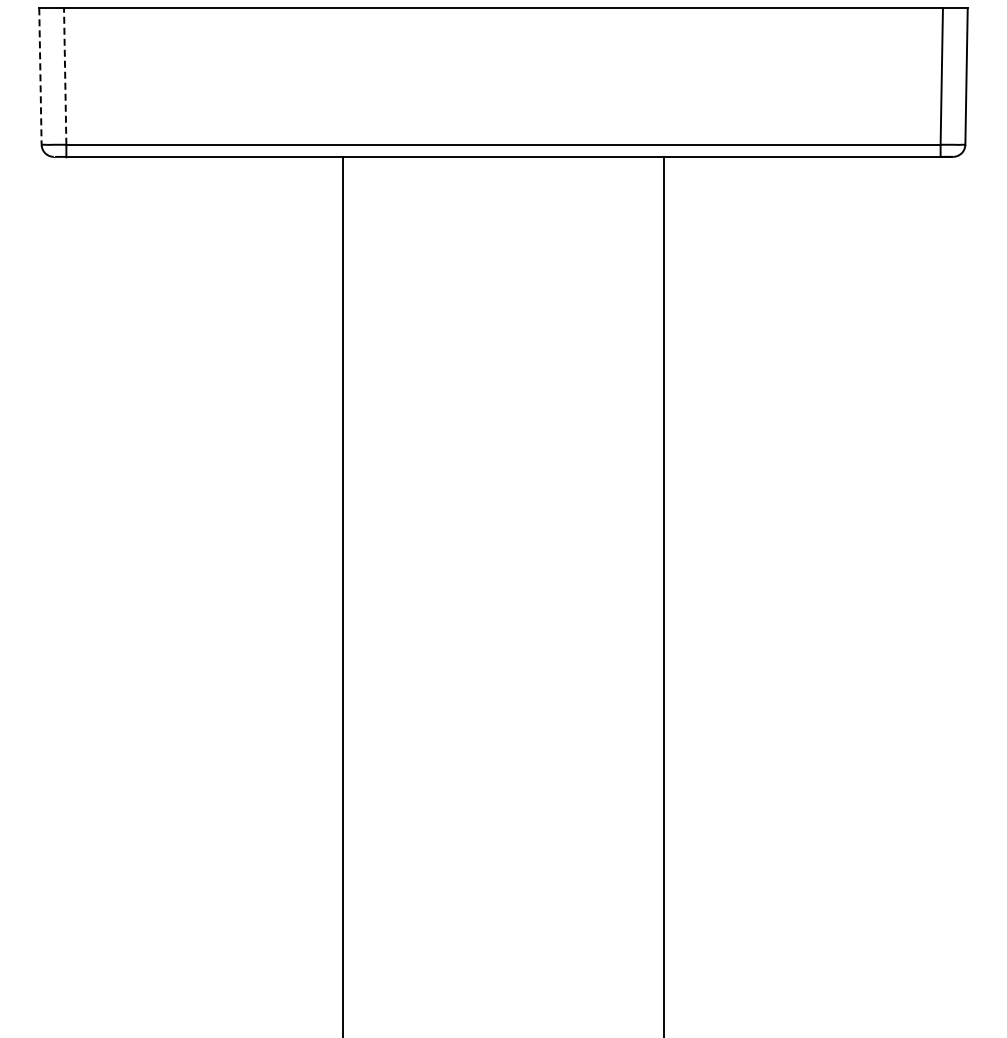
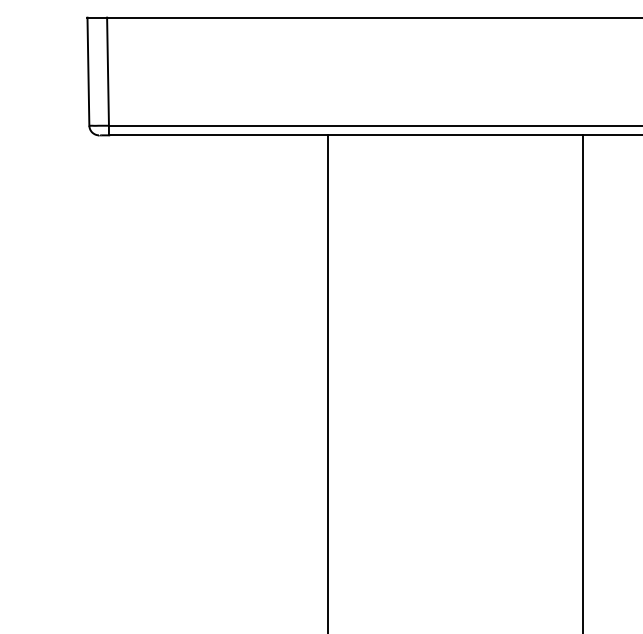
line: (65, 76) -> (108, 71), dashed -> solid
line: (40, 77) -> (88, 72), dashed -> solid

